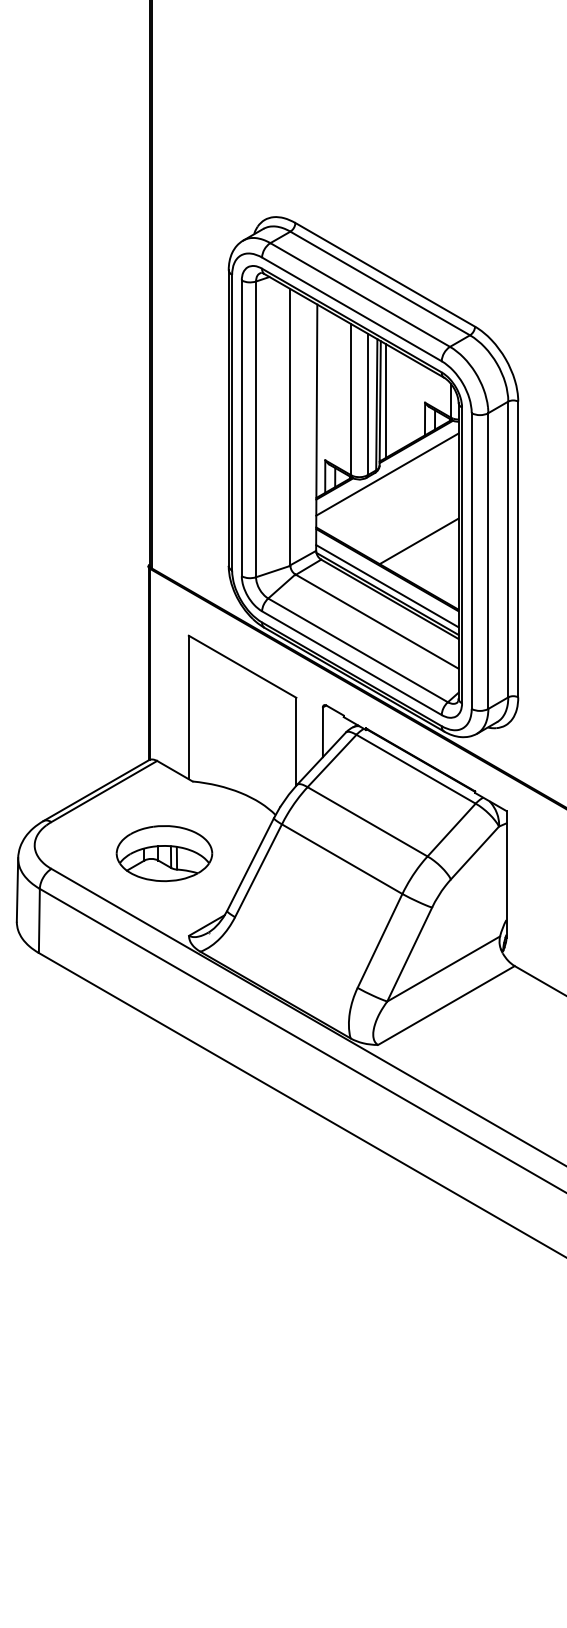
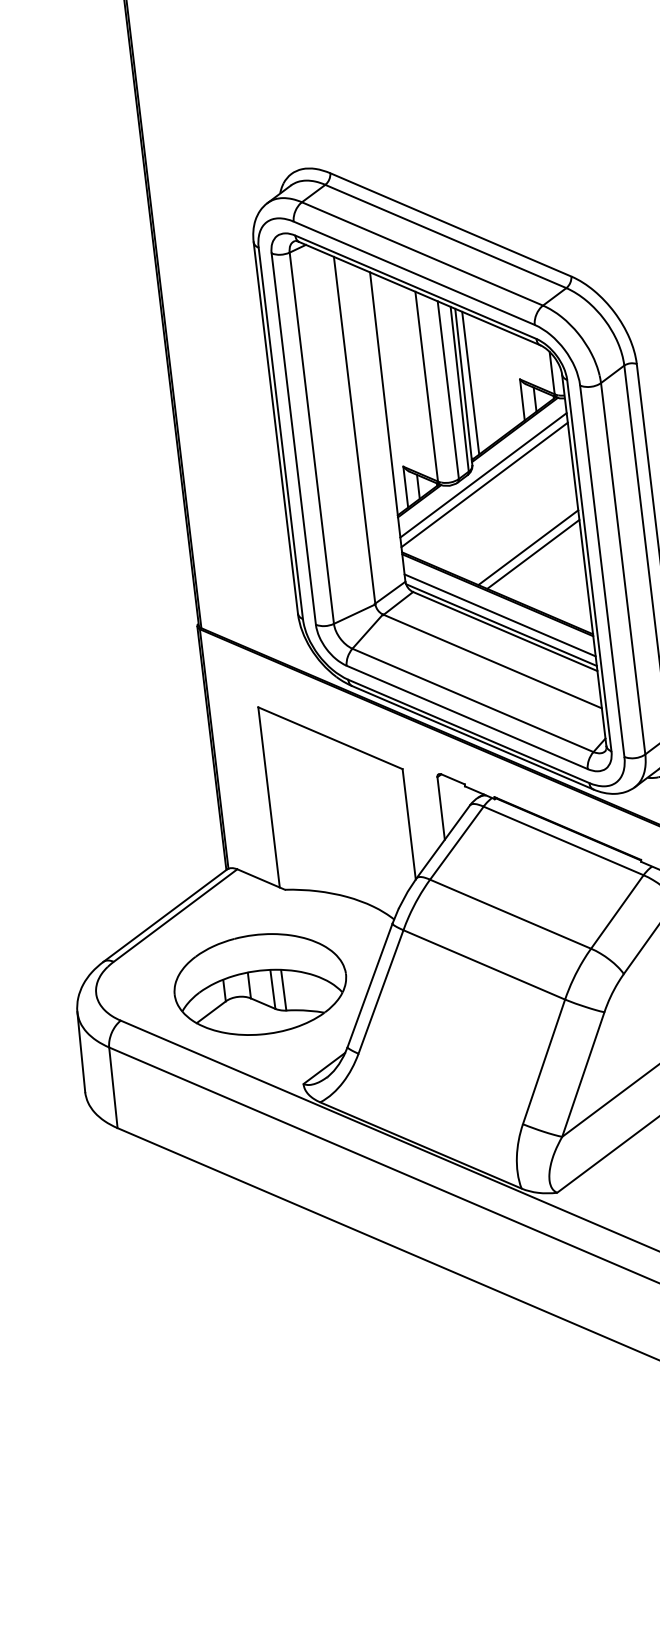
line: (387, 482) -> (484, 485), added
line: (415, 535) -> (527, 547), added
part: (164, 853) -> (260, 984), size x1.43

